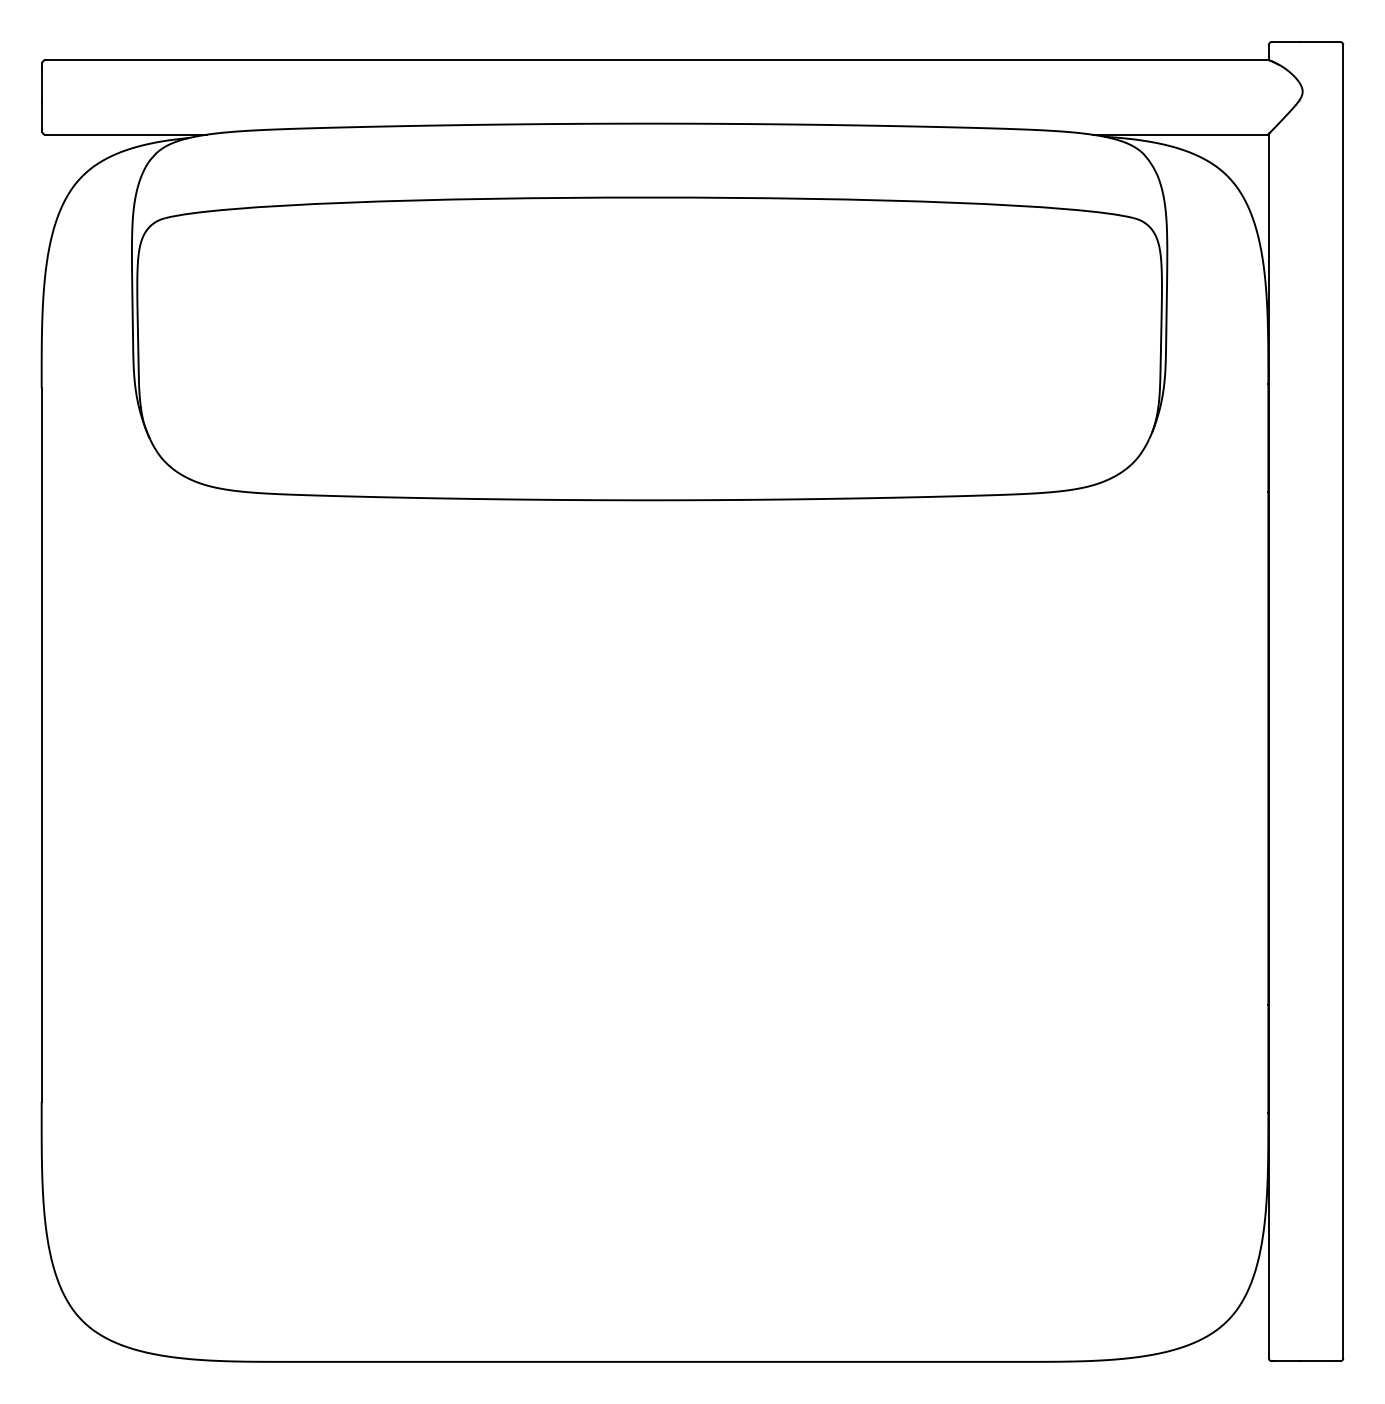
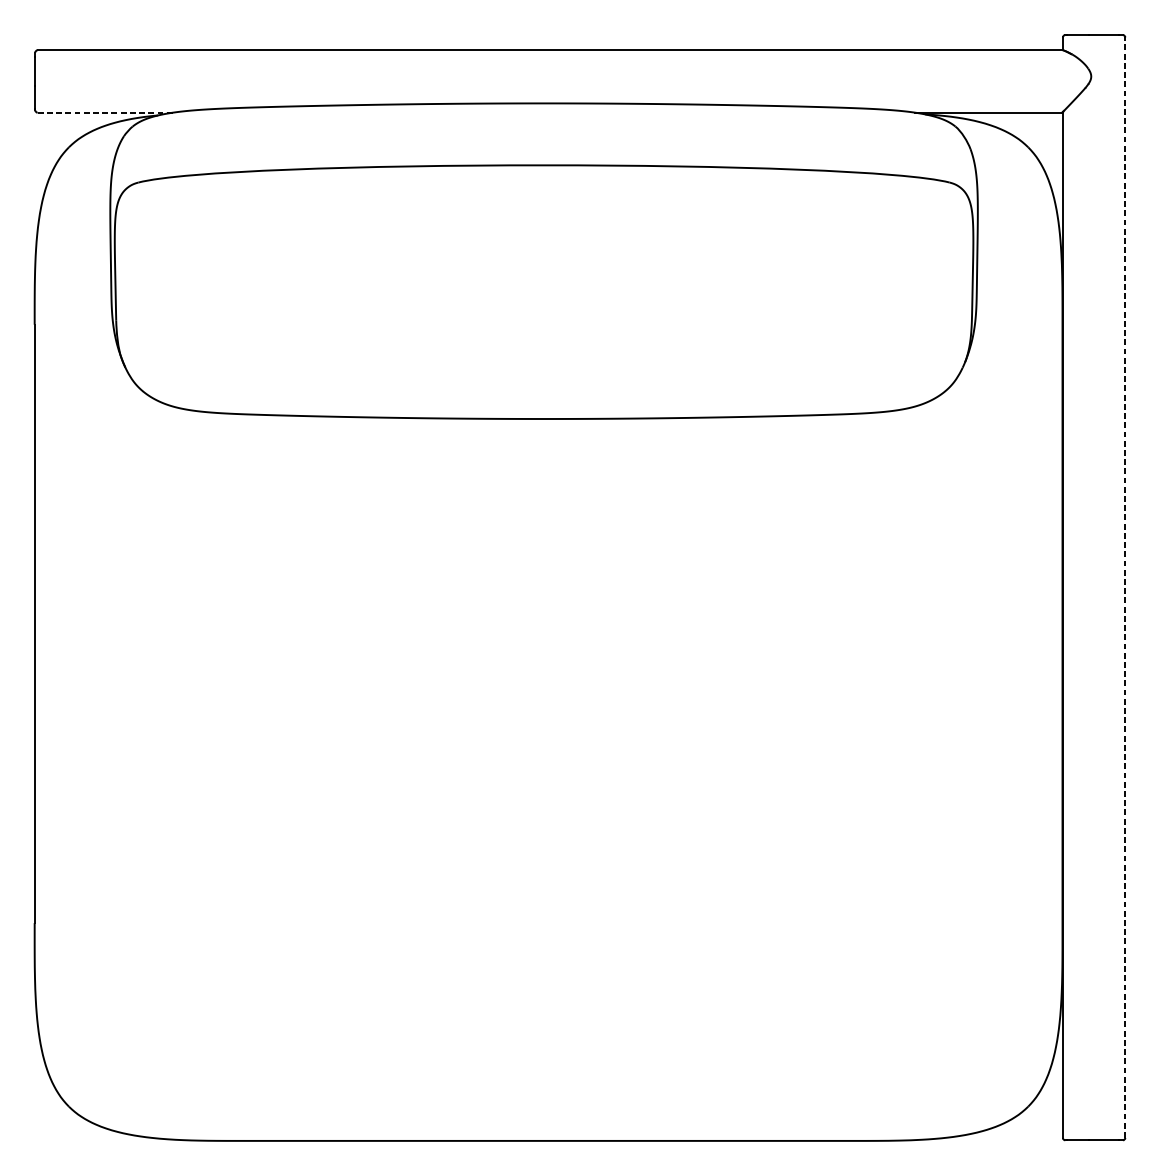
line: (126, 134) -> (105, 112), solid -> dashed
line: (1343, 701) -> (1125, 587), solid -> dashed

